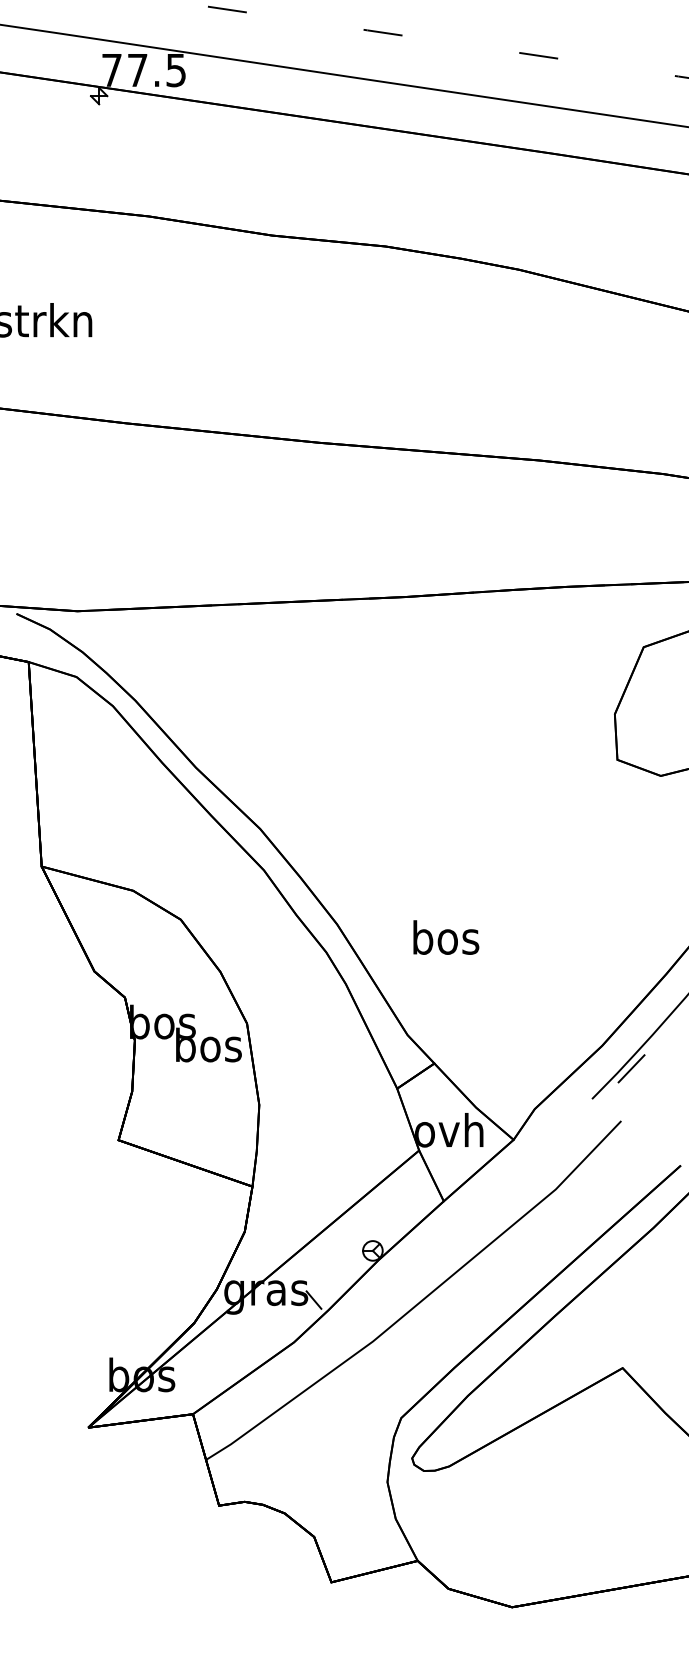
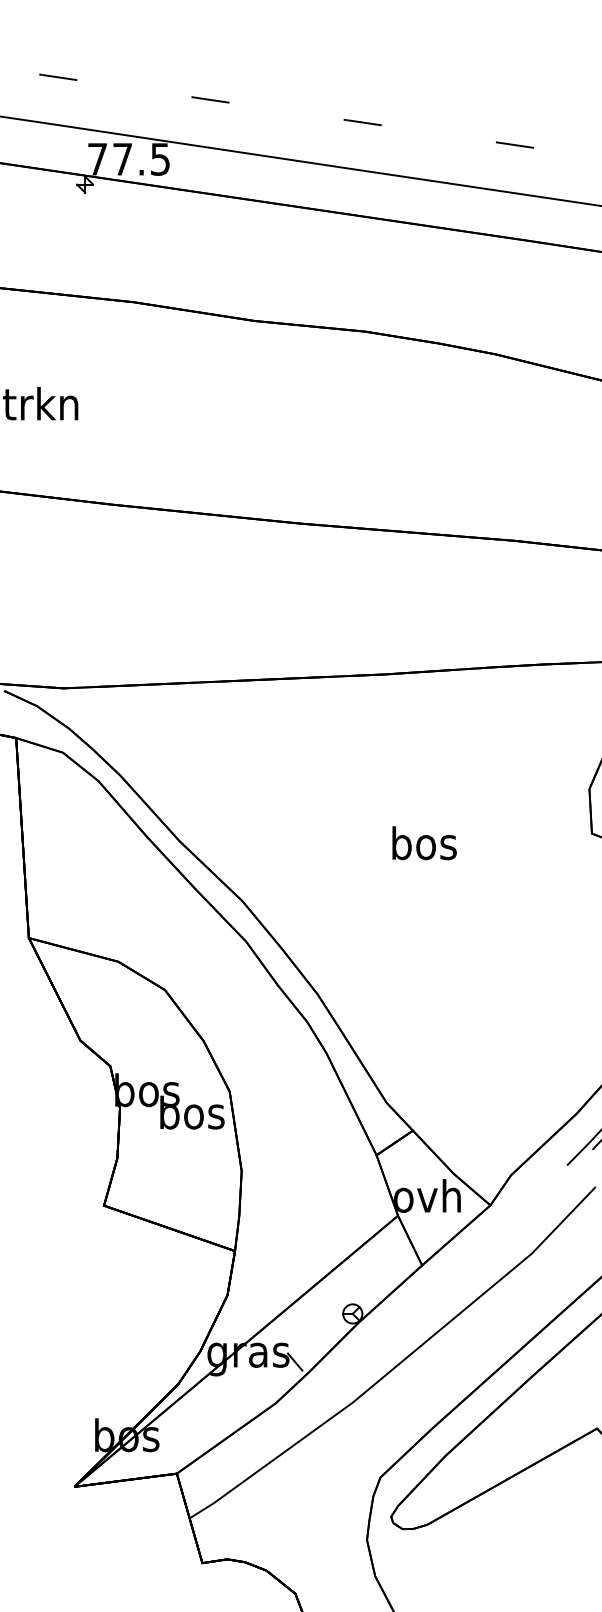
text: (446, 937) -> (424, 843), moved

